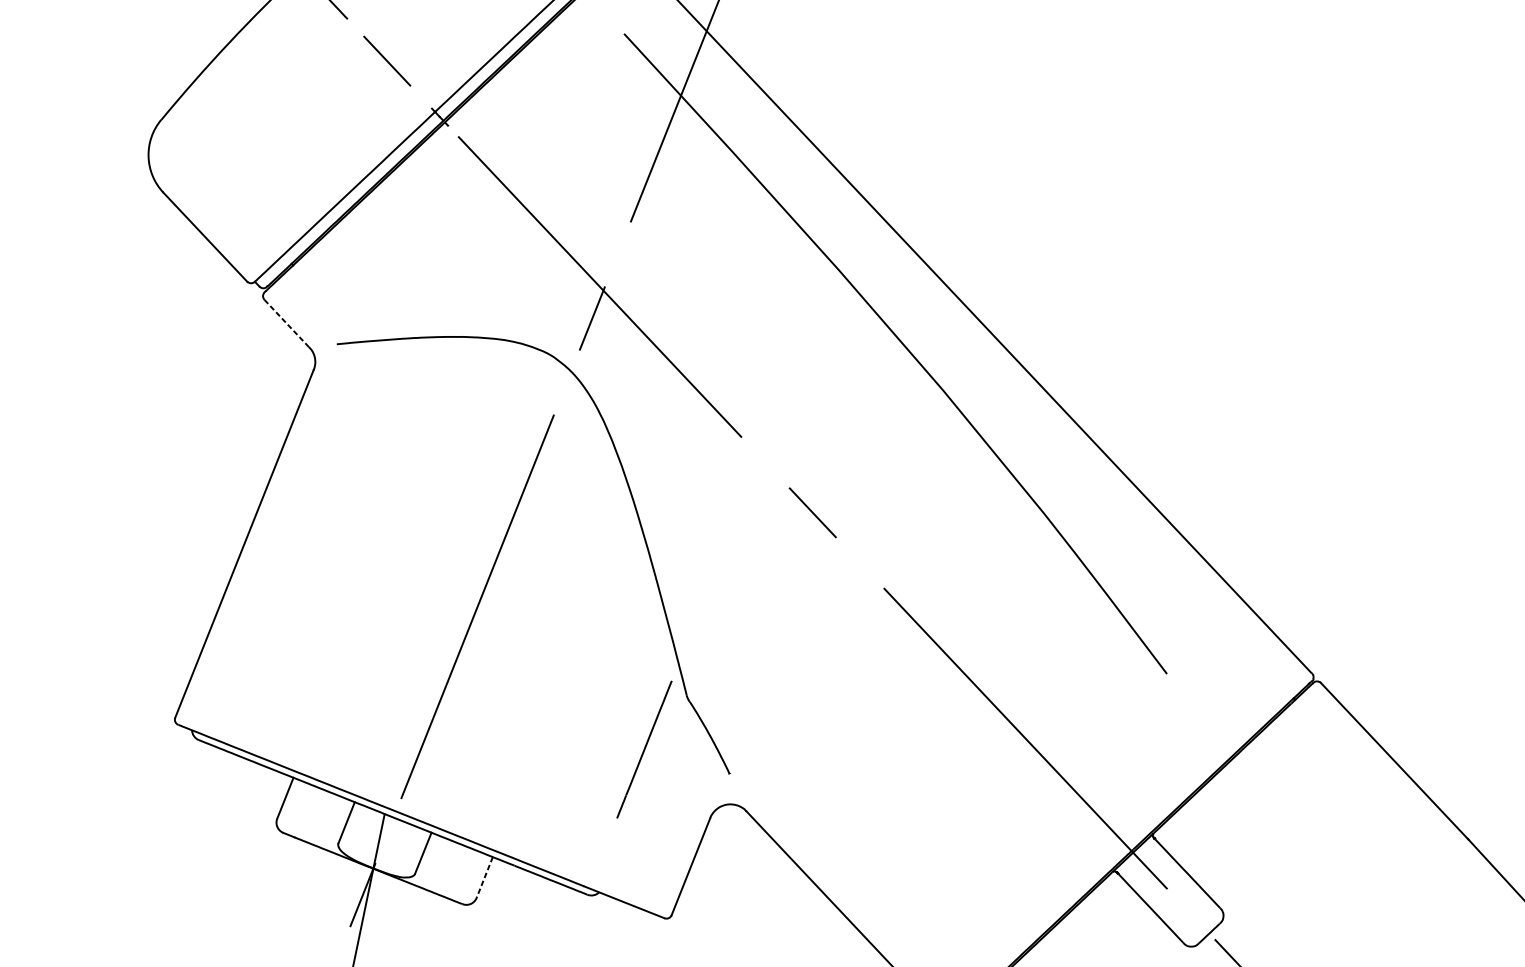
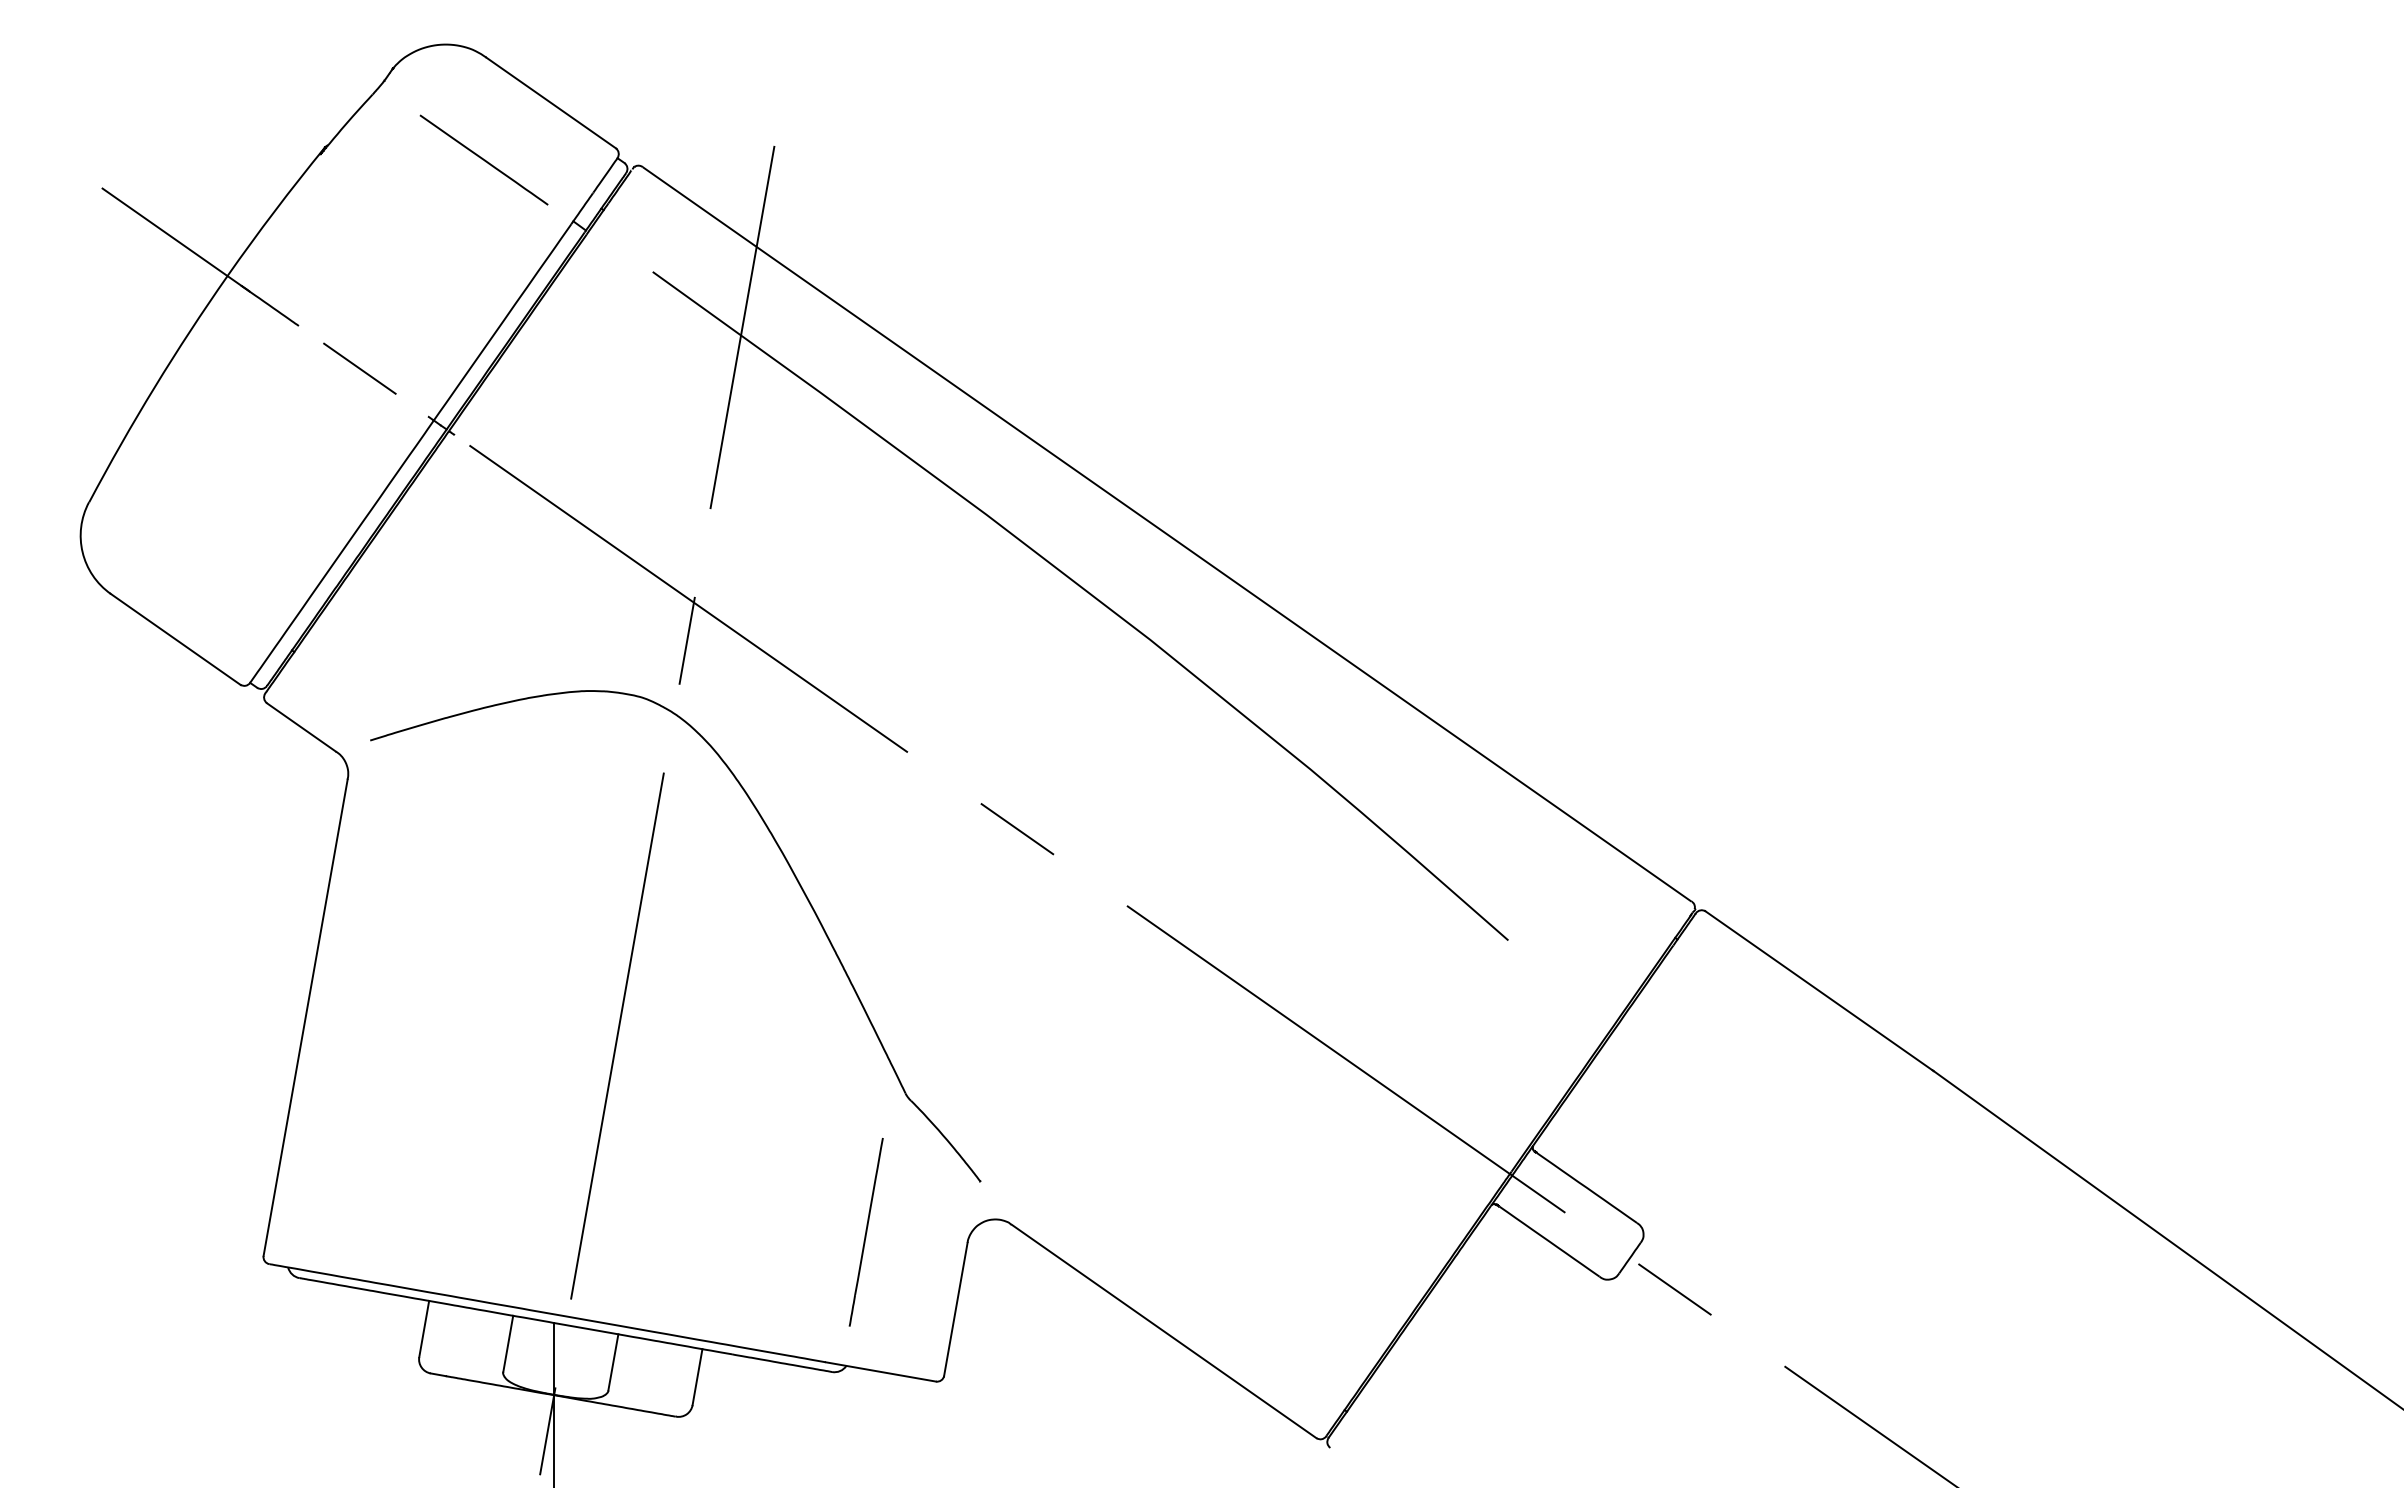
line: (286, 323) -> (301, 727), dashed -> solid
line: (643, 749) -> (865, 1232), moved
line: (484, 877) -> (697, 1377), dashed -> solid

